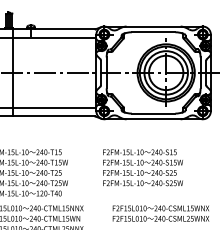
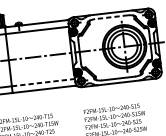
line: (153, 32) -> (111, 17), solid -> dashed
line: (54, 107) -> (43, 82), solid -> dashed

